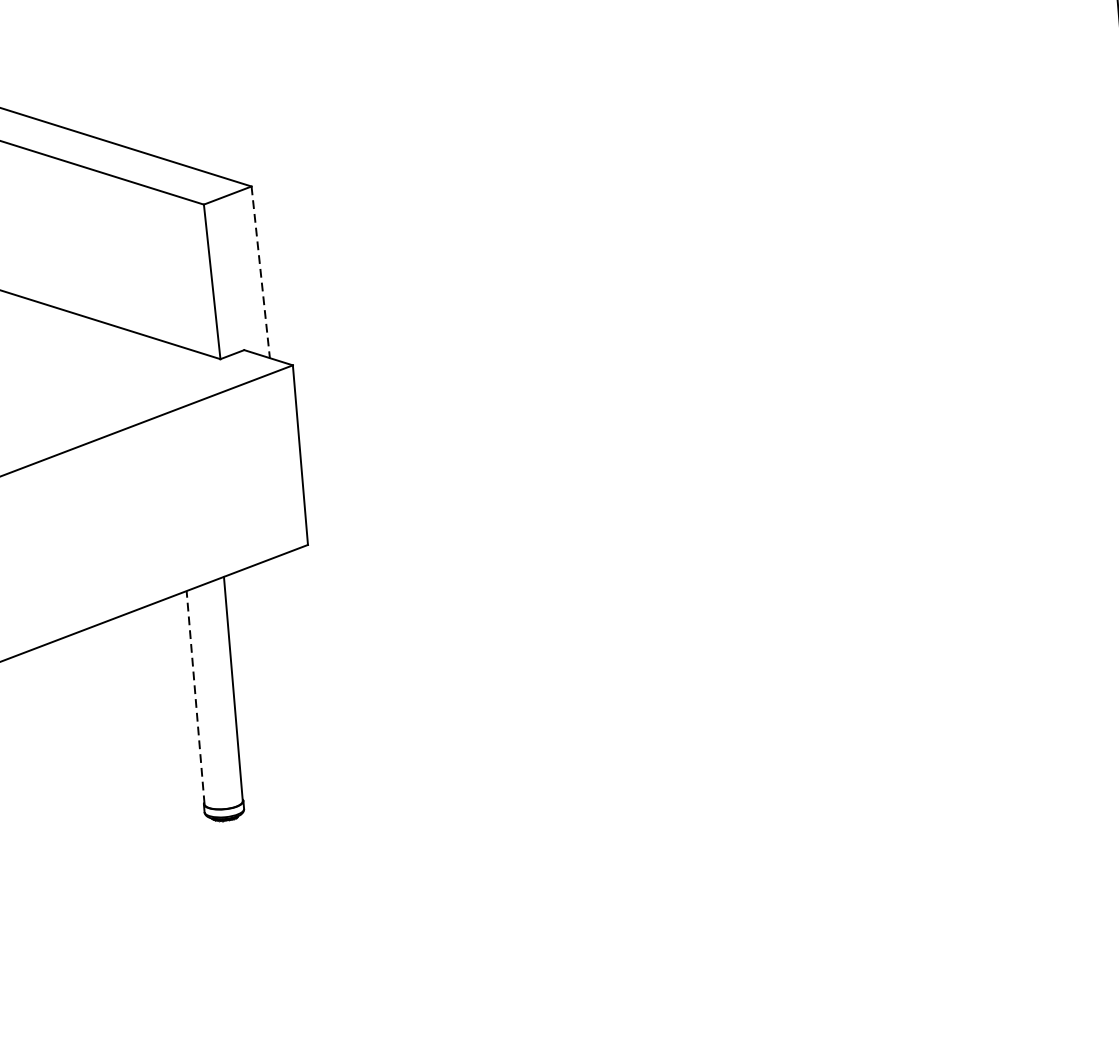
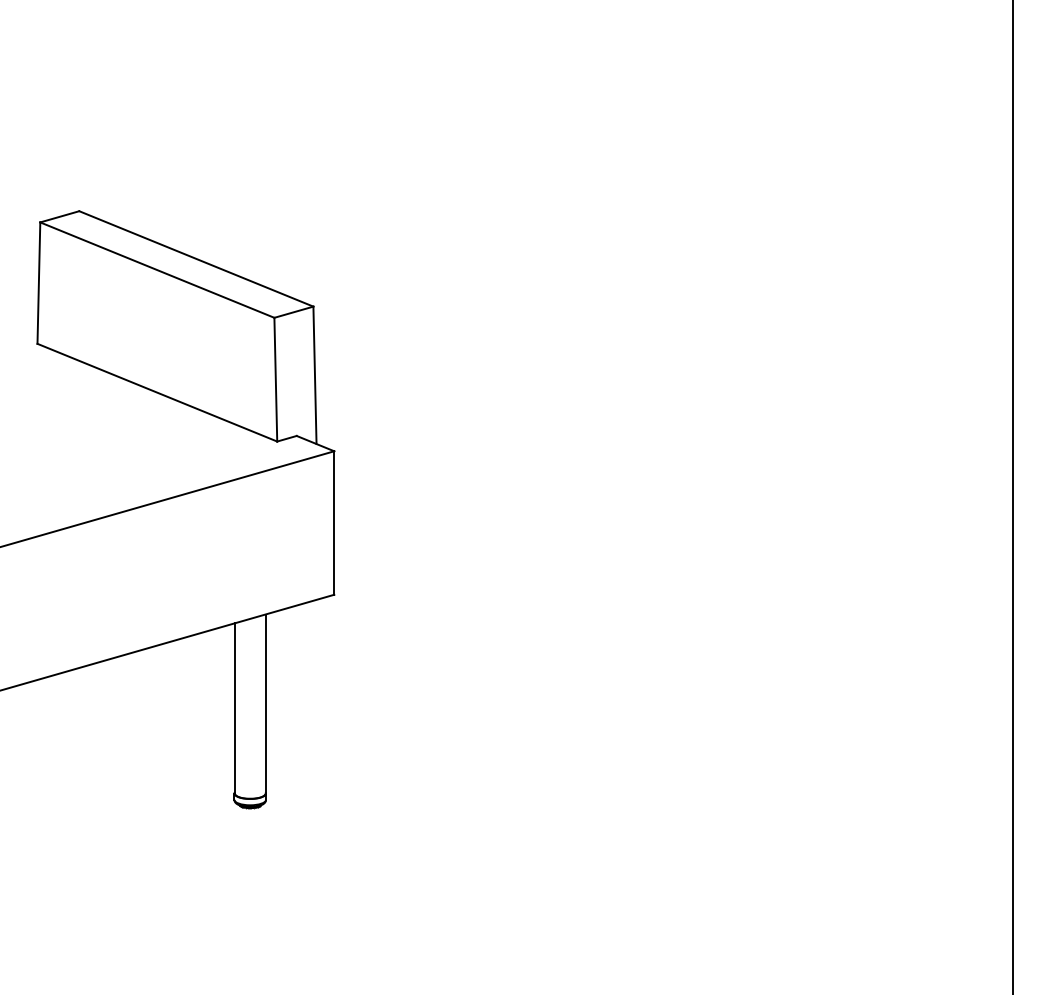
line: (260, 272) -> (314, 375), dashed -> solid
line: (194, 696) -> (234, 707), dashed -> solid

